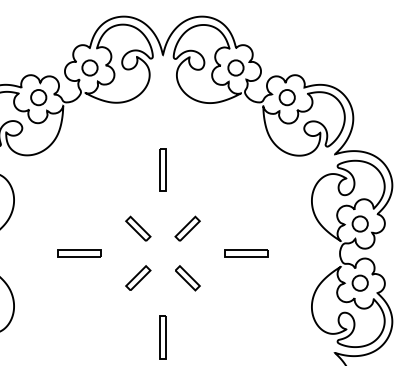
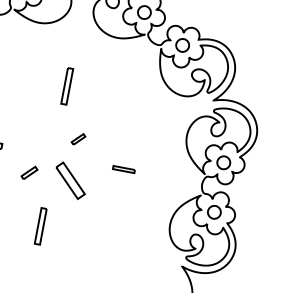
part: (138, 228) -> (37, 131), removed
part: (187, 228) -> (78, 139), size x0.6
part: (246, 253) -> (123, 169), size x0.6
part: (138, 277) -> (29, 172), size x0.7
part: (187, 278) -> (70, 181), size x1.6

